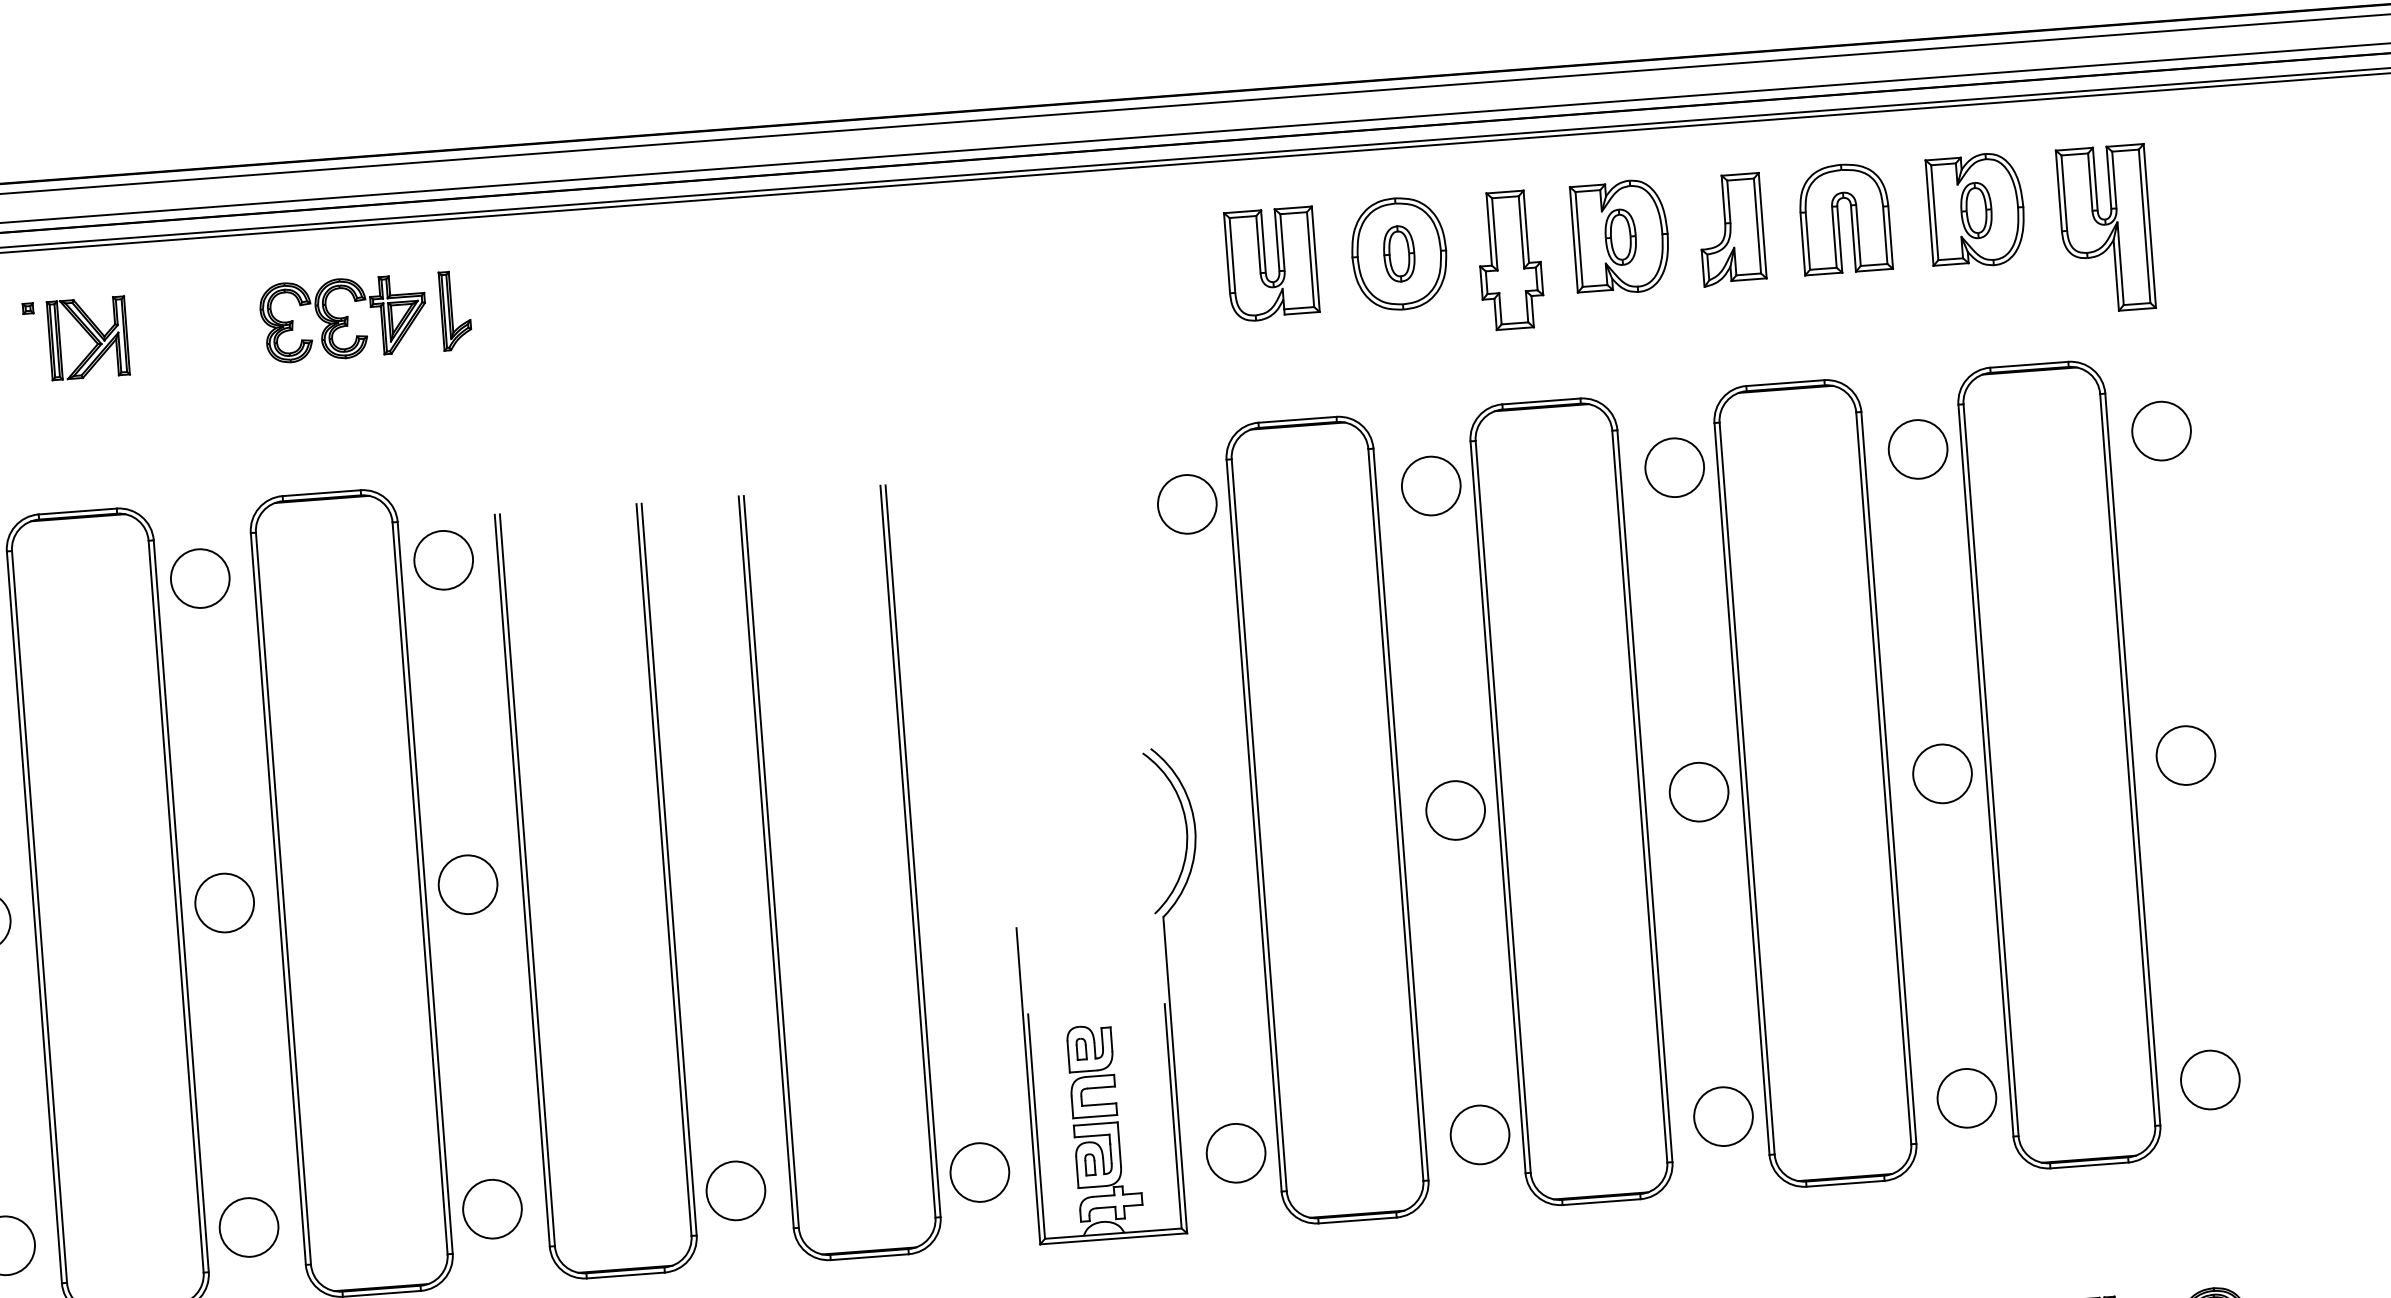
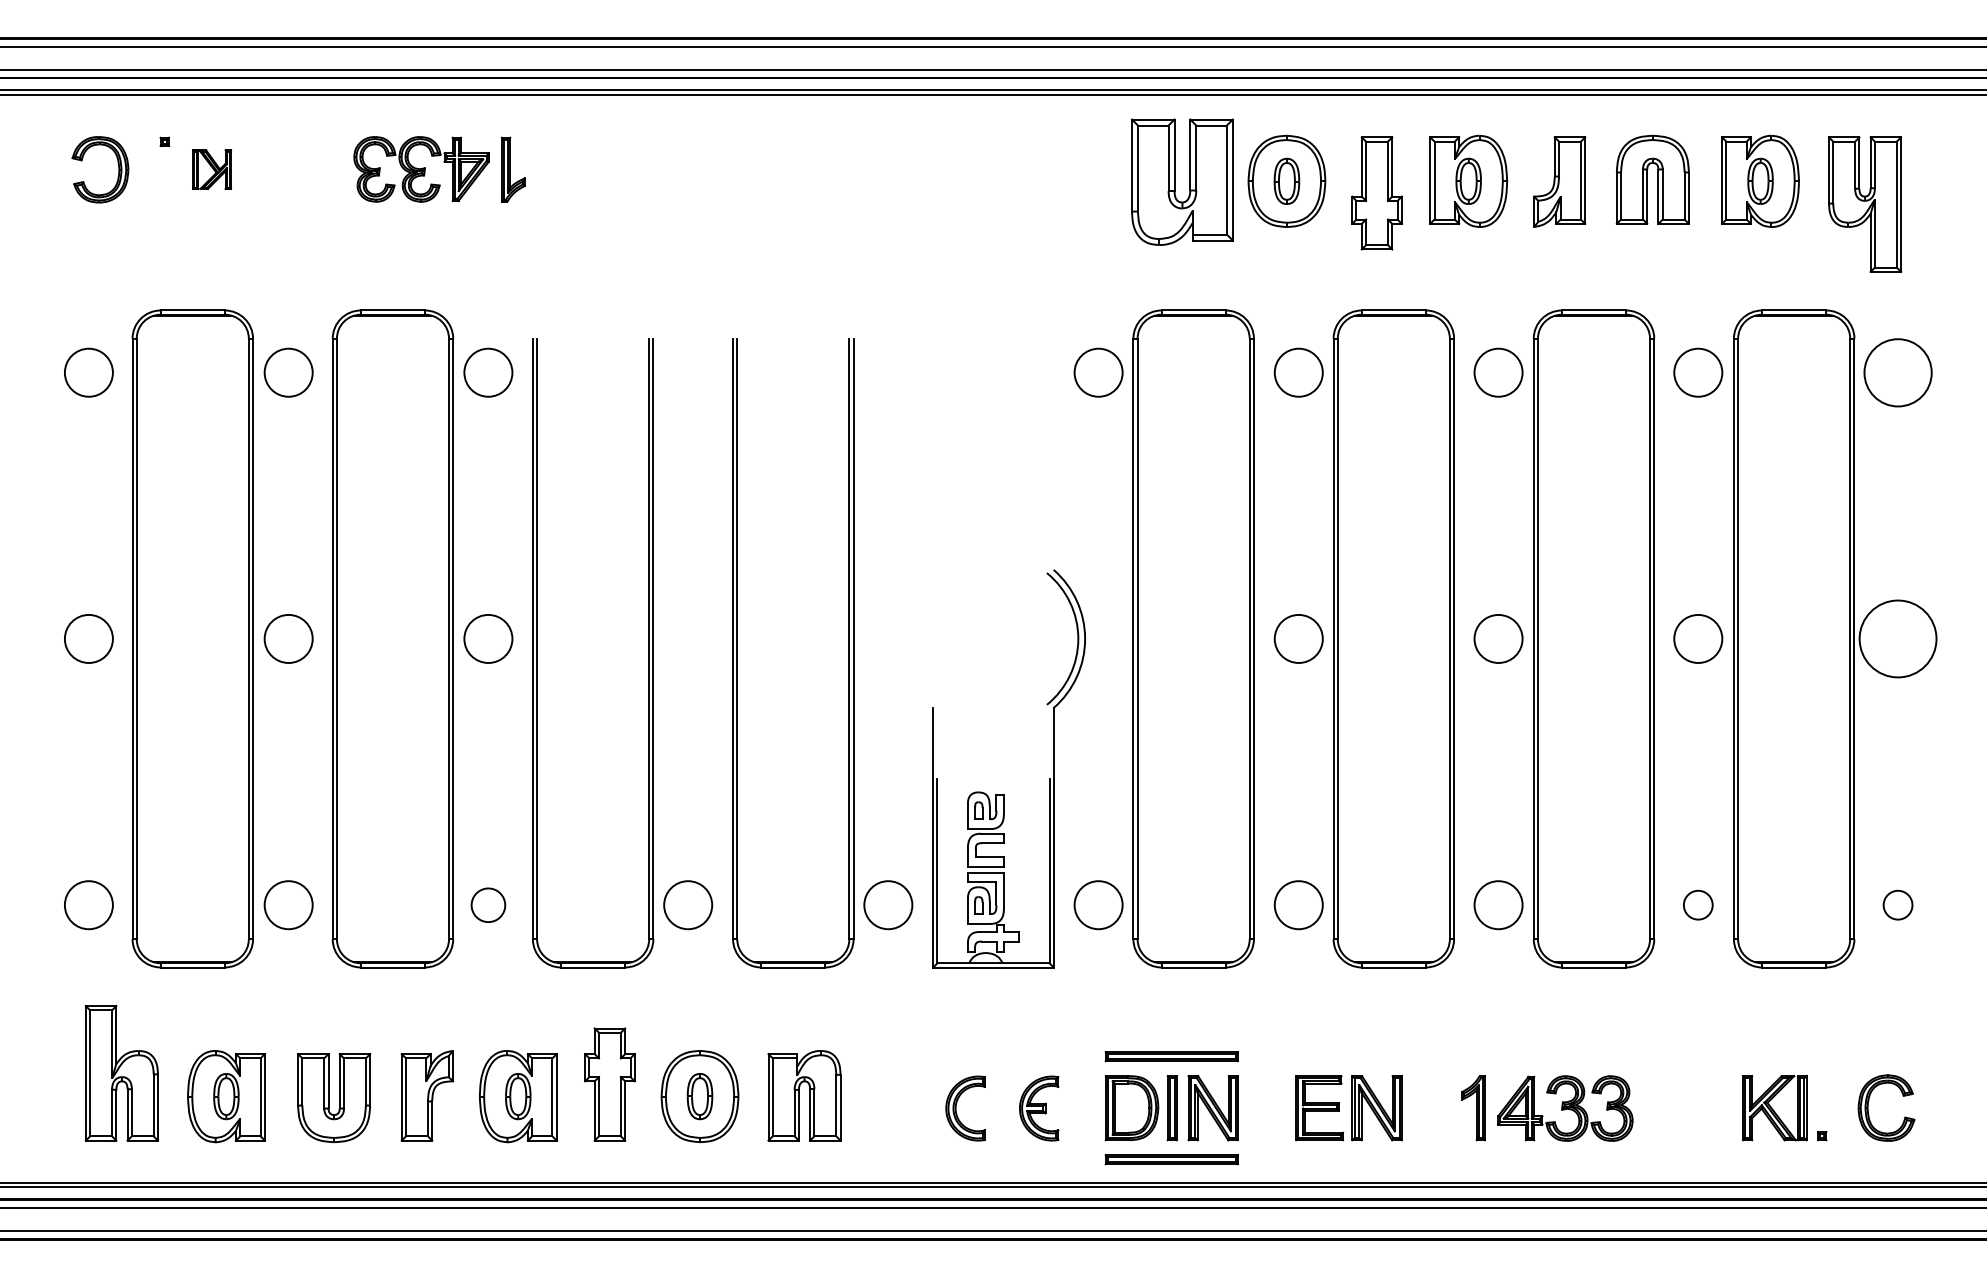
part: (1272, 263) -> (1182, 181), size x1.4
part: (87, 337) -> (211, 169), size x0.6
circle: (2160, 430) -> (1897, 372), size x1.4
circle: (2186, 754) -> (1898, 638), size x1.6
circle: (2210, 1080) -> (1898, 905), size x0.6
circle: (1967, 1098) -> (1698, 905), size x0.6
circle: (492, 1209) -> (488, 905), size x0.7

